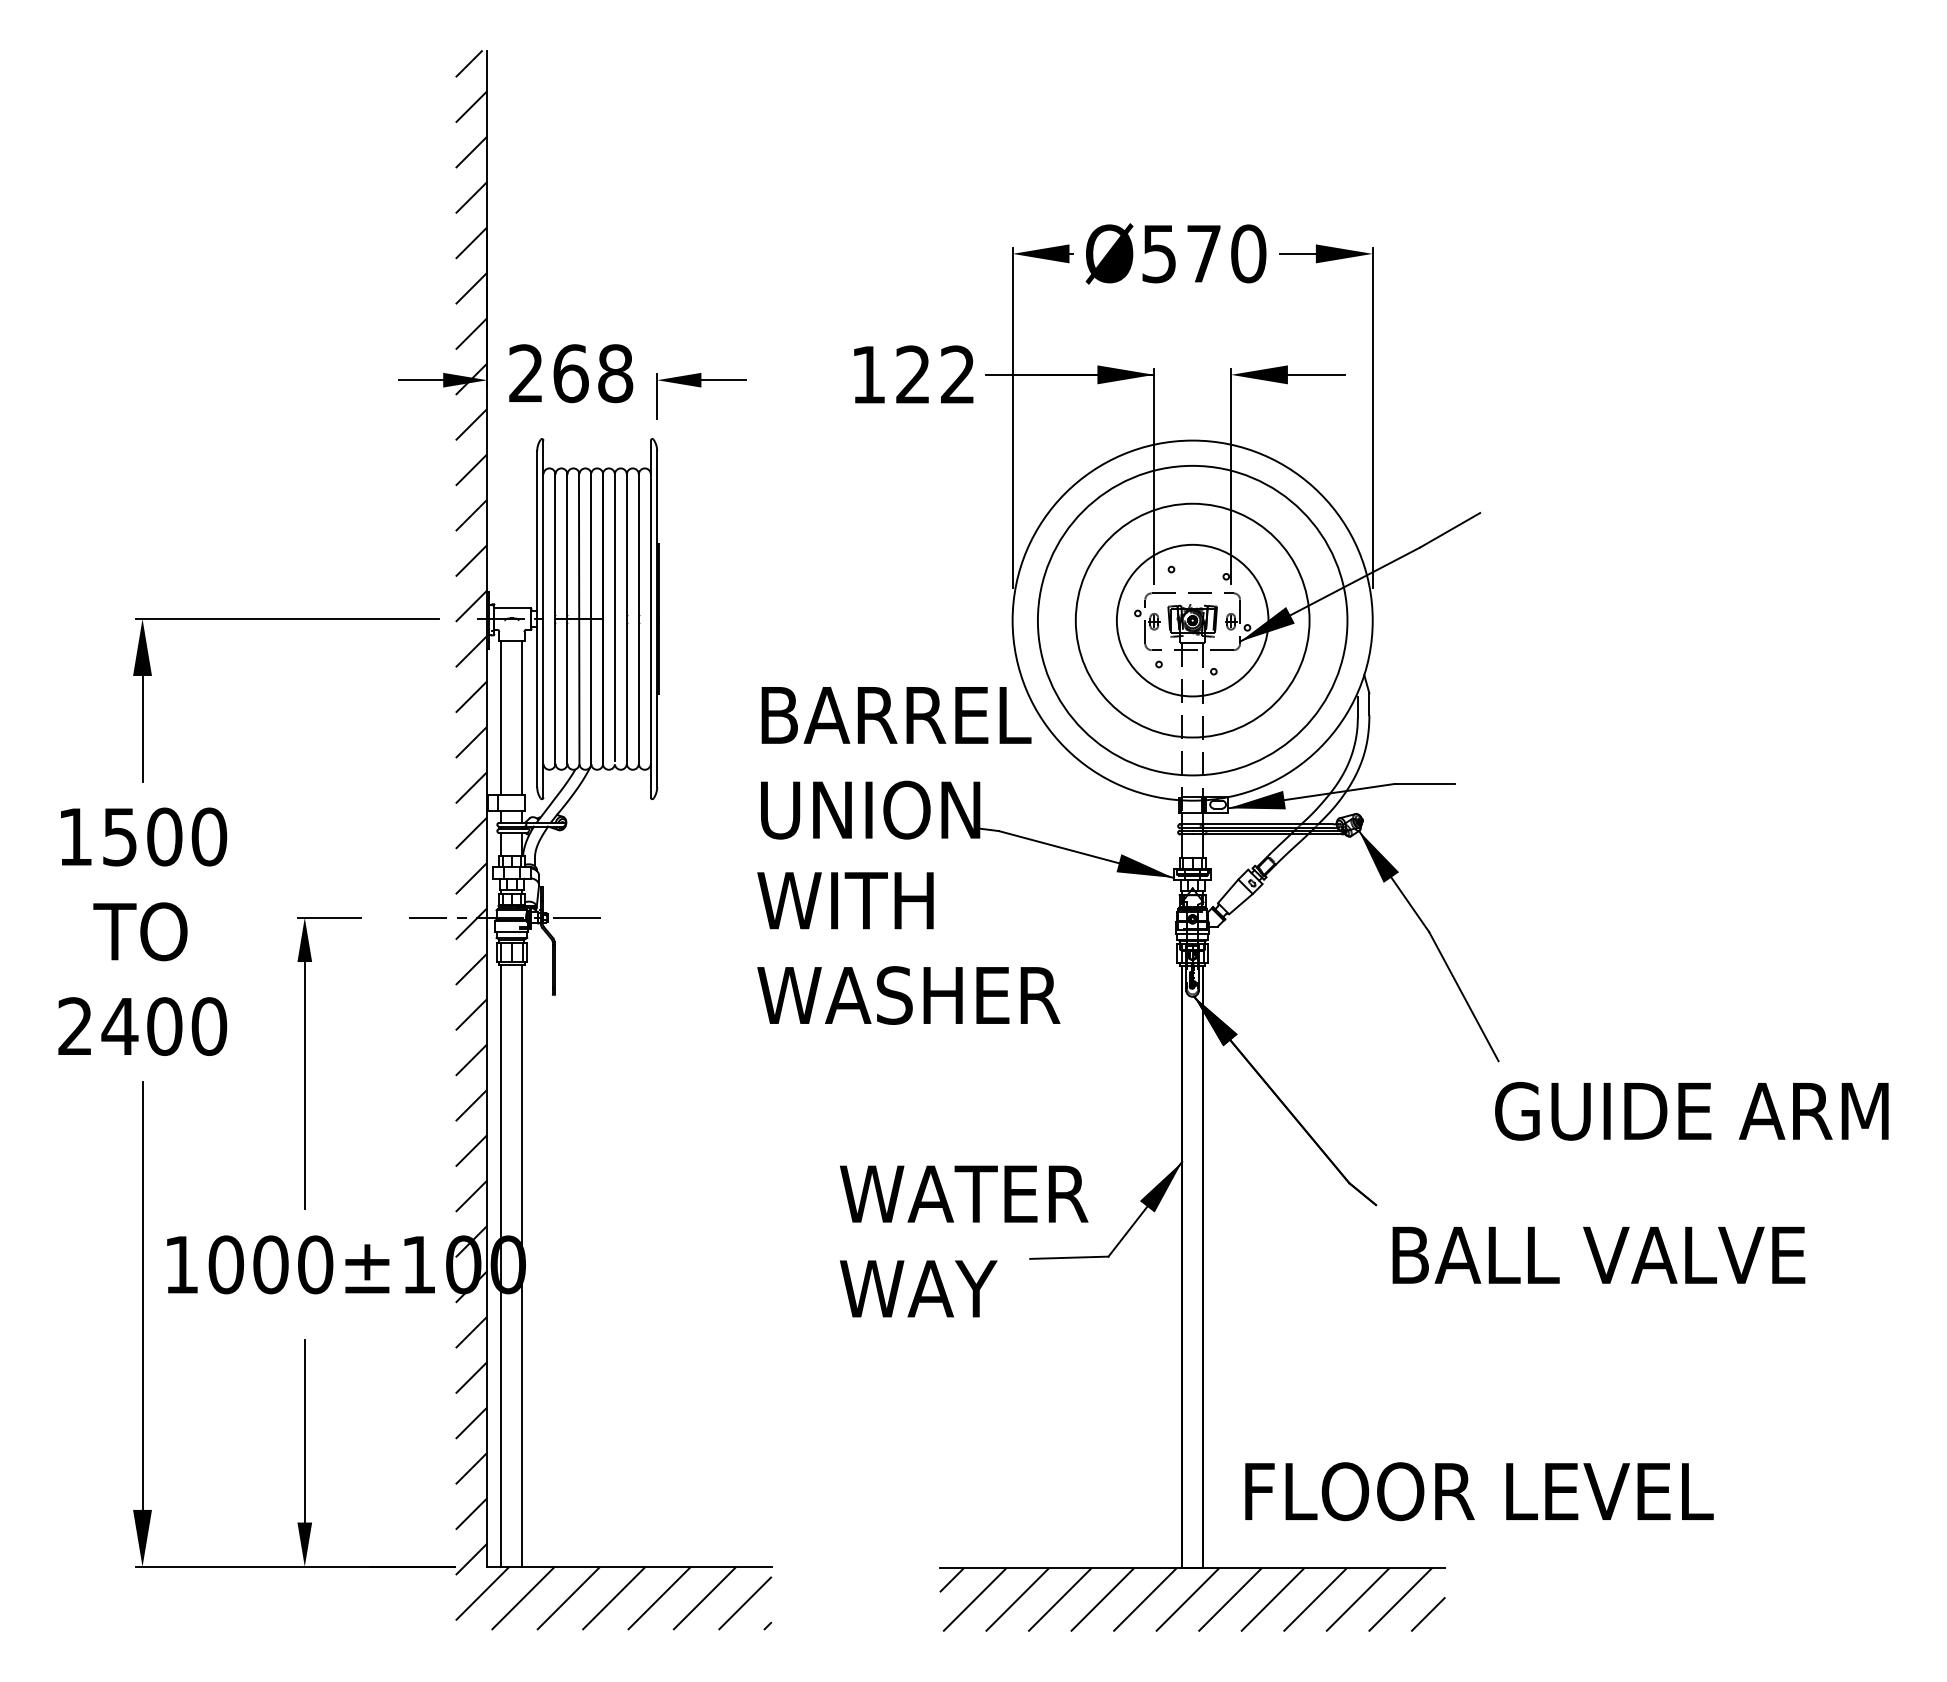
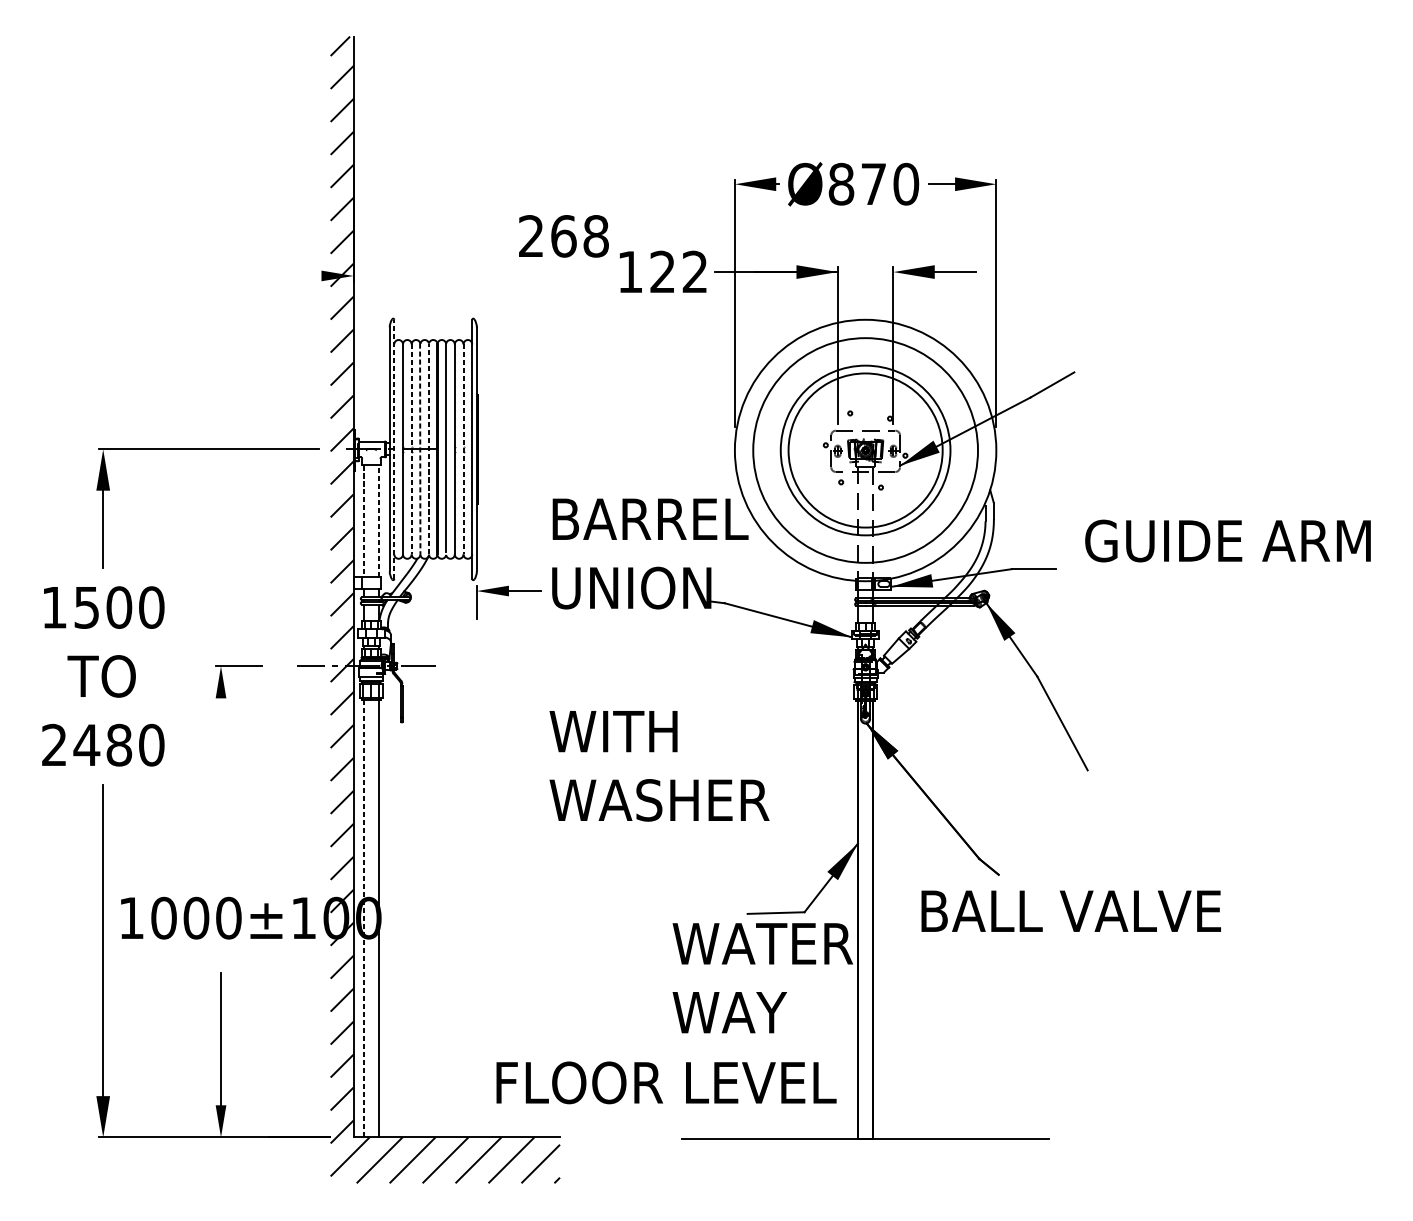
text: (1159, 253) -> (841, 183), Ø570 -> Ø870
text: (571, 373) -> (564, 236), moved
line: (420, 380) -> (305, 276), removed
part: (701, 387) -> (509, 596), moved
line: (579, 618) -> (420, 448), solid -> dashed
line: (591, 618) -> (429, 448), solid -> dashed
line: (543, 619) -> (394, 449), solid -> dashed
line: (567, 619) -> (411, 449), solid -> dashed
line: (638, 619) -> (463, 449), solid -> dashed
circle: (1192, 620) -> (865, 450), size x1.4
line: (522, 717) -> (379, 520), solid -> dashed
line: (501, 718) -> (363, 521), solid -> dashed
text: (908, 948) -> (659, 766), moved
text: (164, 1026) -> (119, 745), 2400 -> 2480
line: (304, 1085) -> (220, 788), removed
text: (1691, 1111) -> (1227, 541), moved
text: (964, 1241) -> (763, 978), moved
text: (1598, 1255) -> (1070, 911), moved
line: (501, 1265) -> (363, 918), solid -> dashed
text: (1479, 1491) -> (666, 1082), moved
hatch: (1192, 1599) -> (865, 1161), removed

